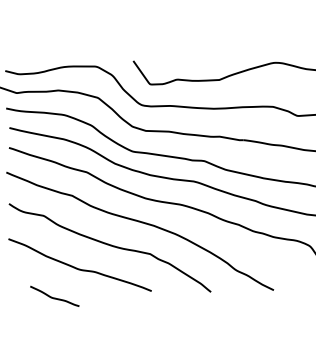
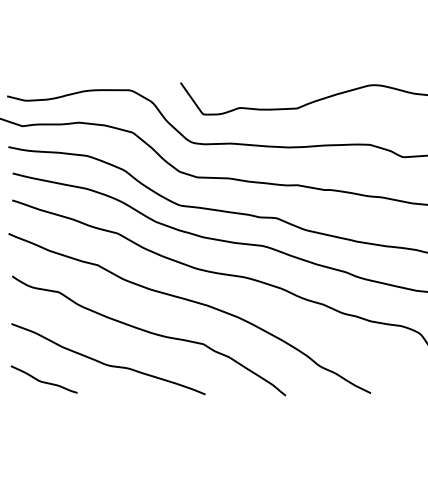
curve: (54, 297) -> (43, 381), moved

